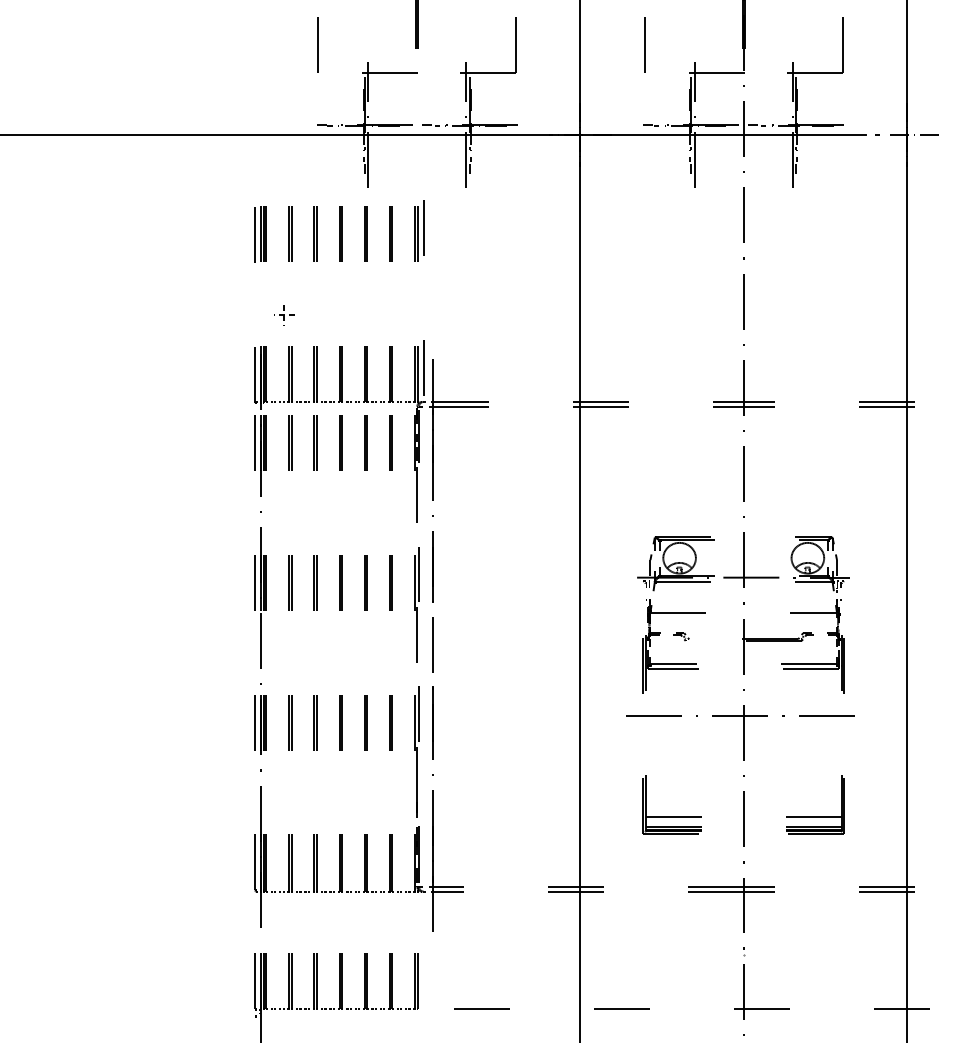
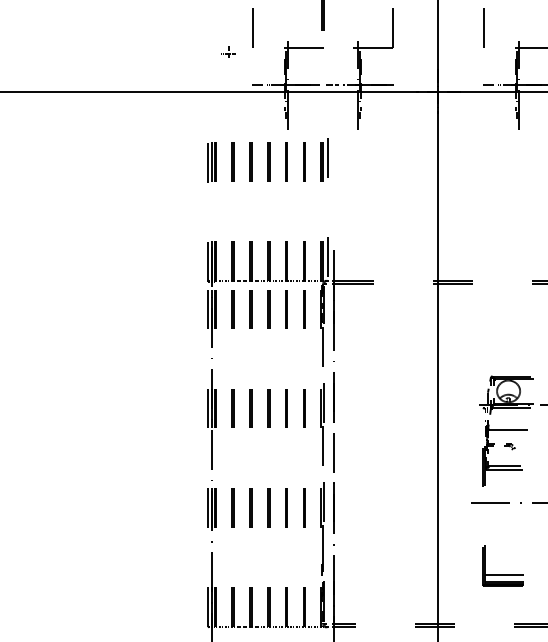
part: (284, 315) -> (228, 54), moved

